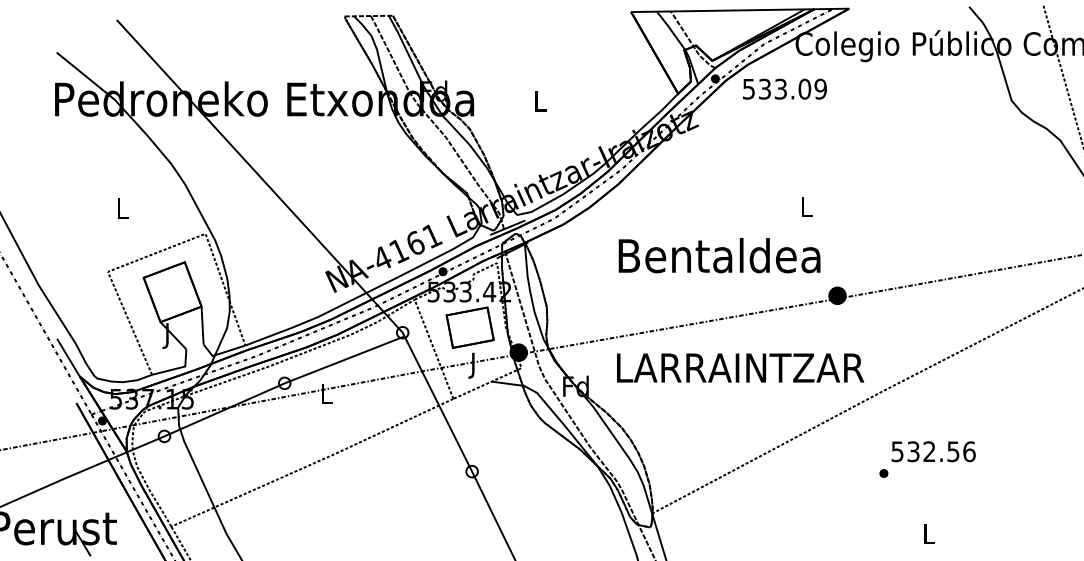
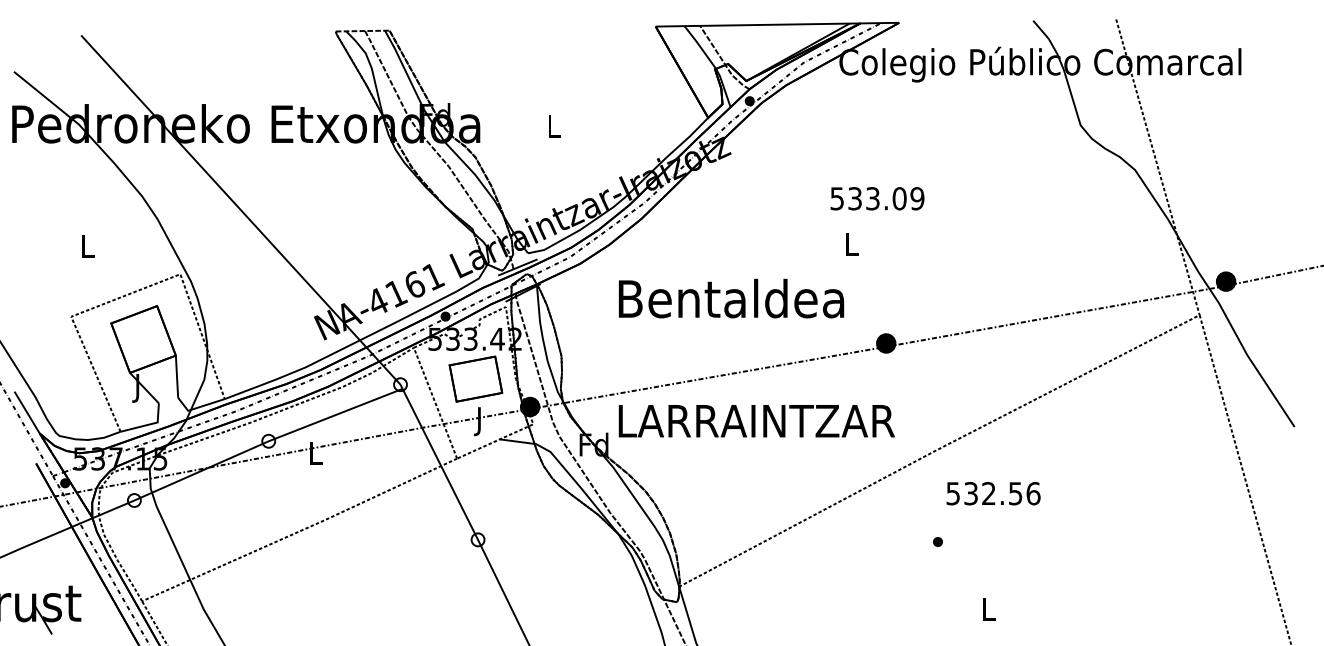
text: (784, 88) -> (877, 198), moved
text: (719, 255) -> (731, 298), moved
text: (740, 368) -> (756, 421), moved
text: (933, 451) -> (993, 493), moved

